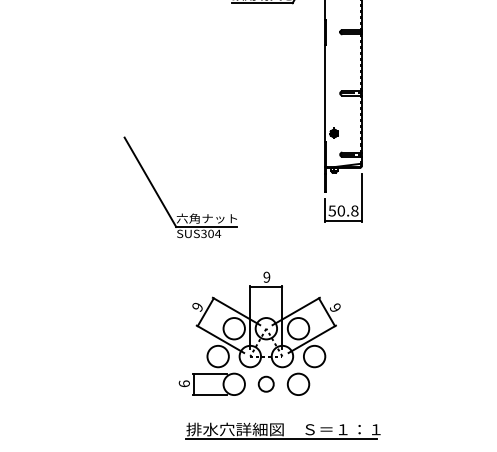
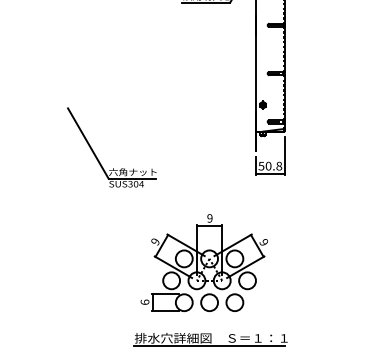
part: (160, 197) -> (96, 155), moved
circle: (265, 383) -> (208, 302), size x1.43
part: (282, 430) -> (210, 339), moved

